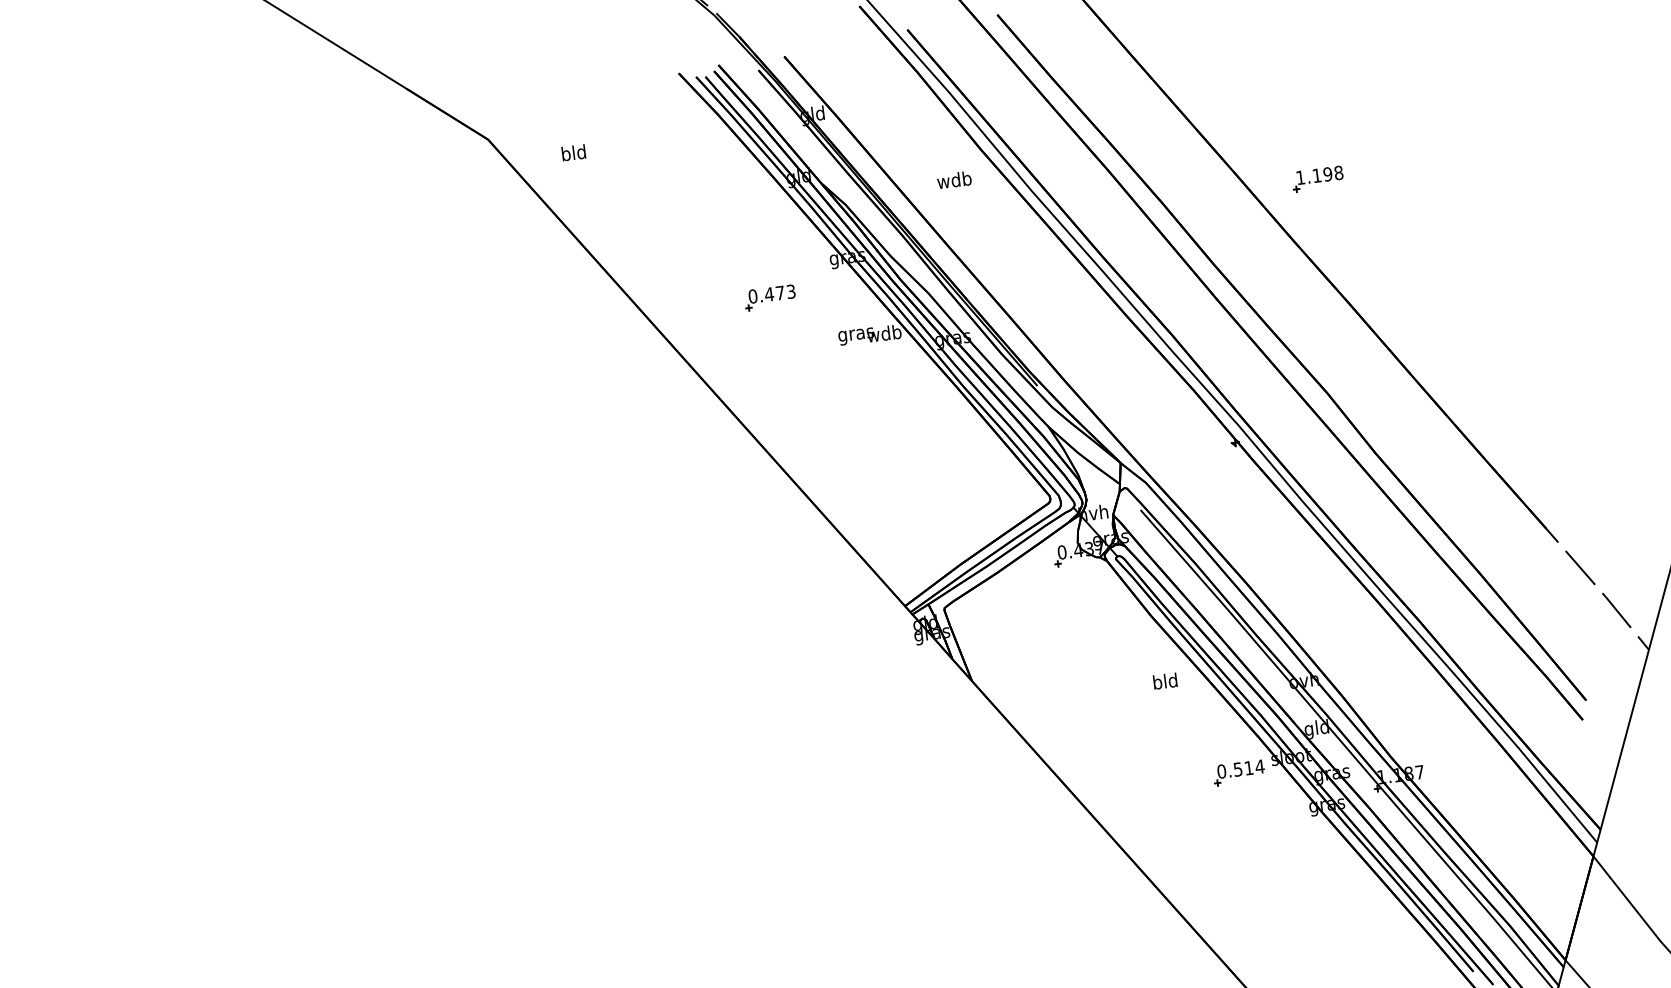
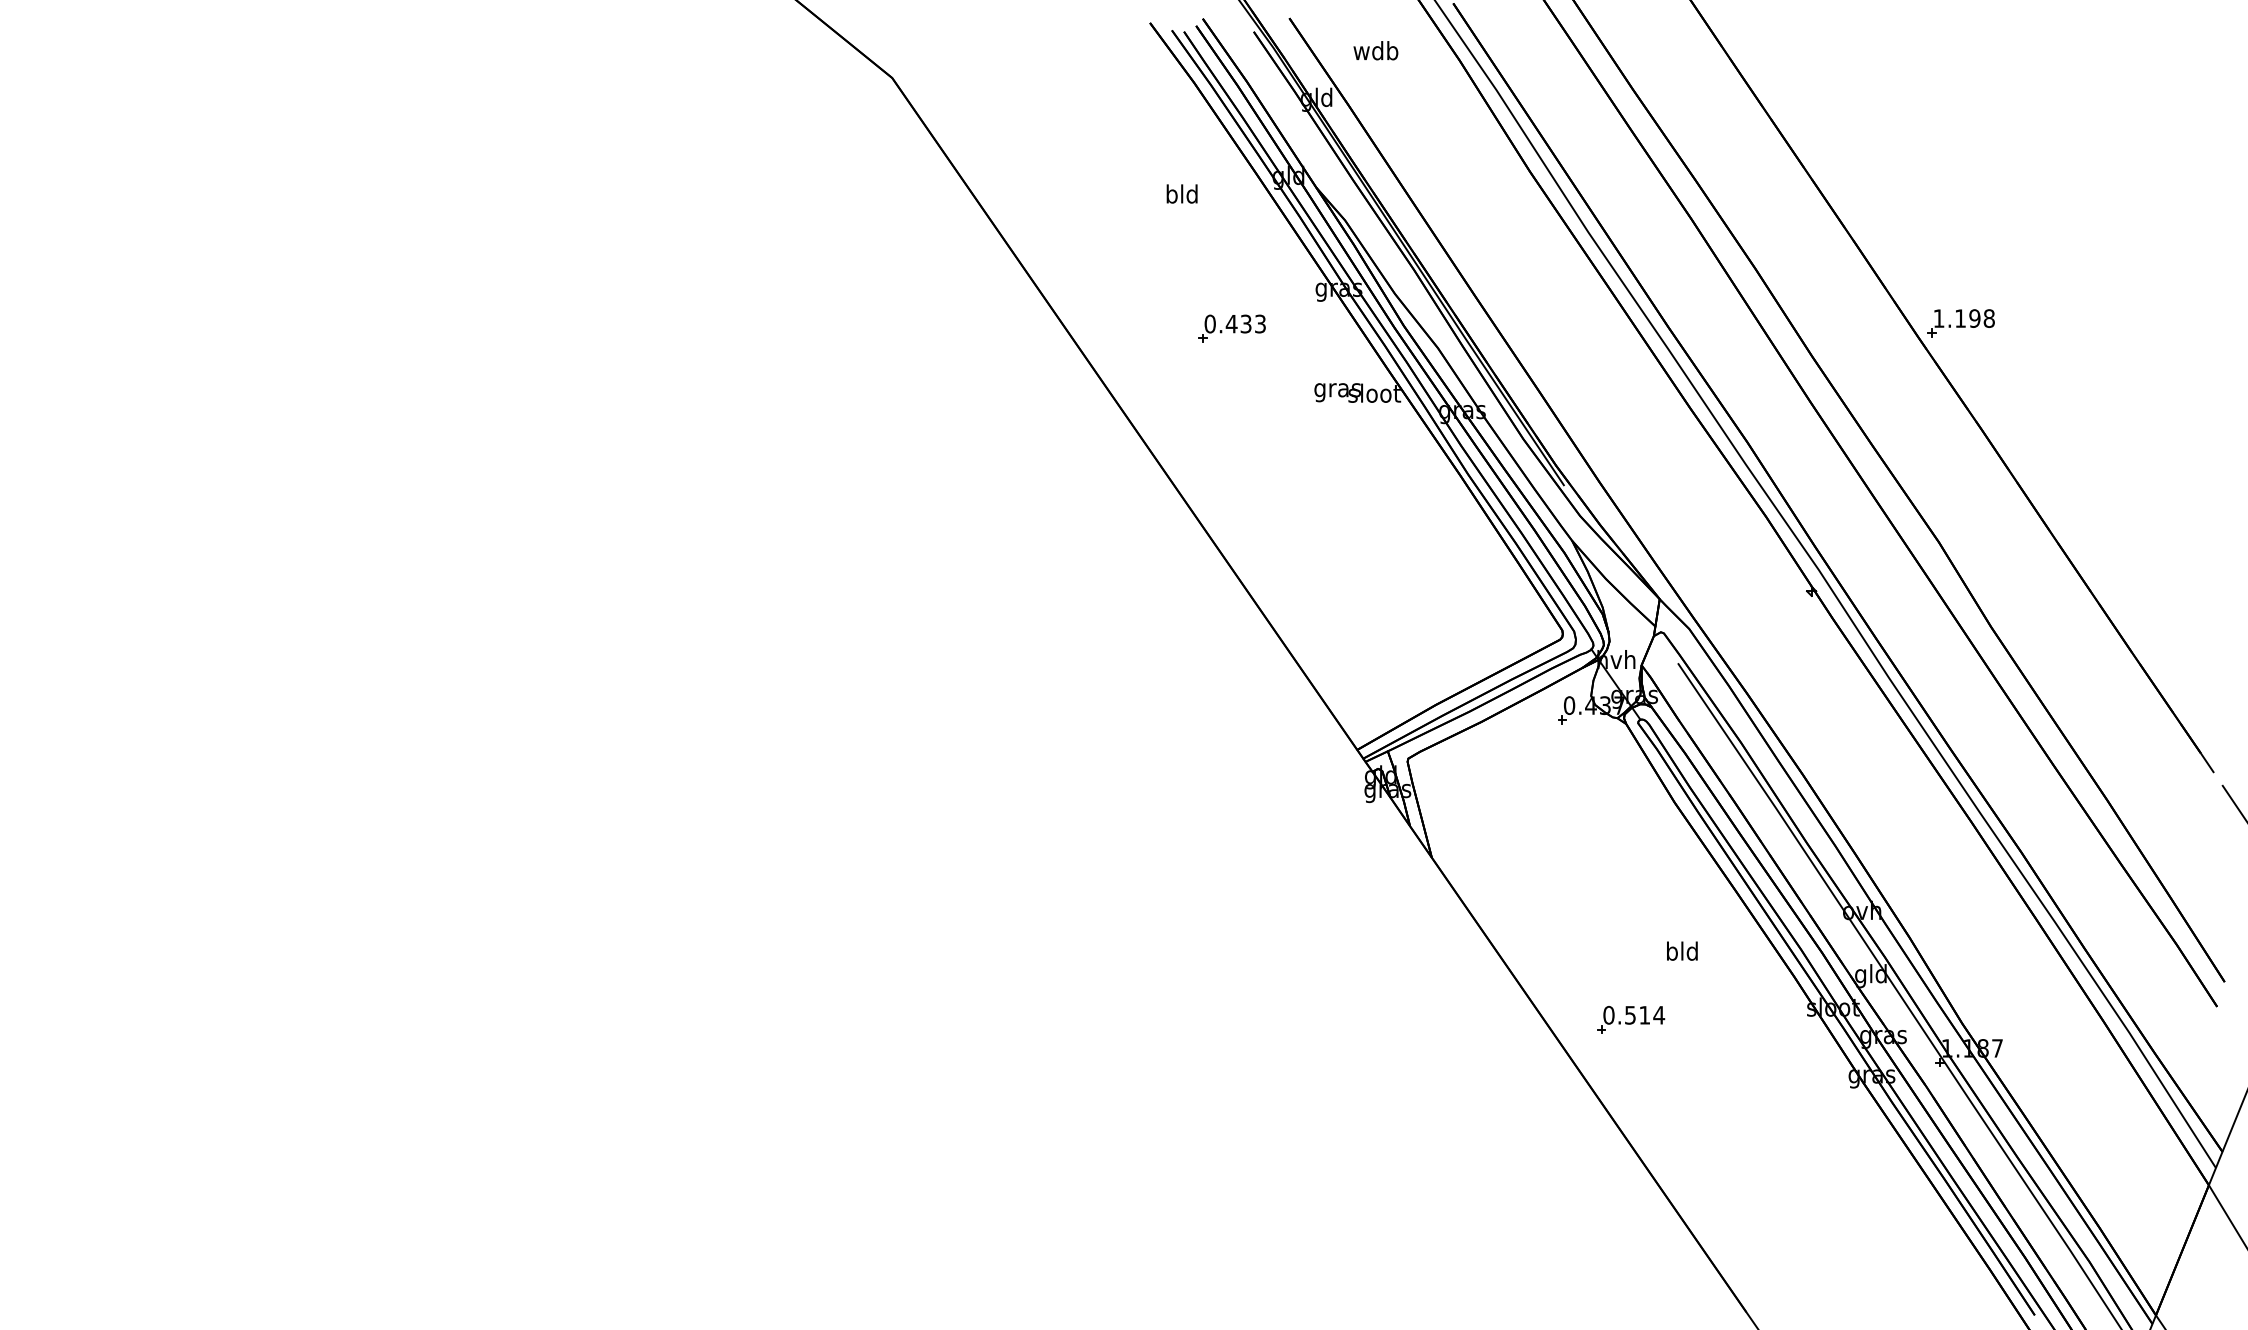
text: (573, 152) -> (1181, 193), moved
text: (954, 179) -> (1375, 50), moved
part: (1317, 179) -> (1960, 323), moved
text: (779, 292) -> (1245, 323), 0.473 -> 0.433
text: (884, 332) -> (1374, 392), wdb -> sloot
text: (1165, 680) -> (1682, 950), moved
part: (1239, 772) -> (1631, 1019), moved

